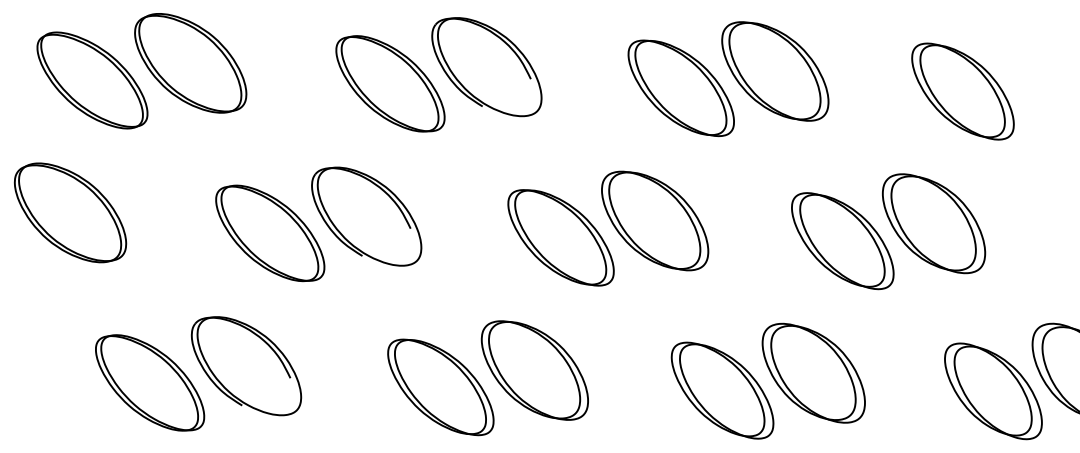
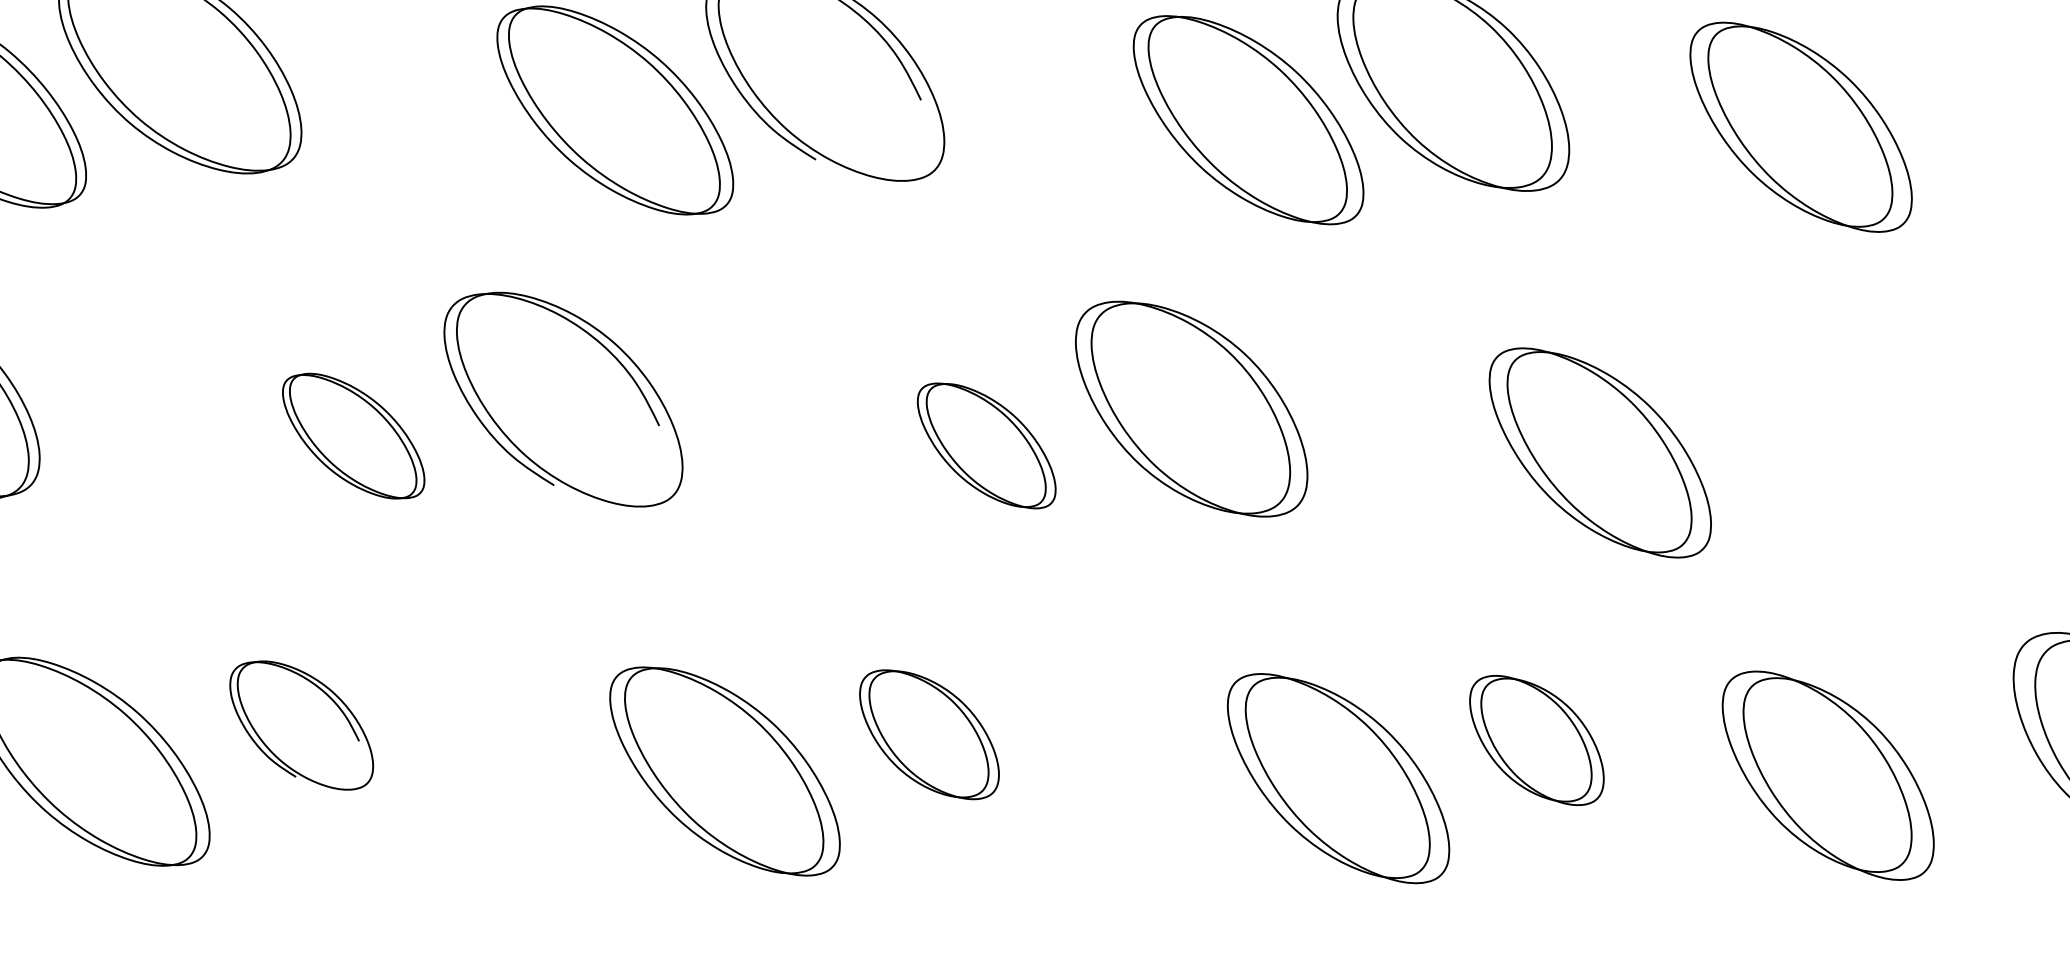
part: (962, 91) -> (1800, 127), moved
part: (934, 223) -> (1800, 414), removed
part: (270, 233) -> (353, 436), size x0.6
part: (560, 237) -> (985, 445), size x0.6
part: (246, 366) -> (301, 725), size x0.6
part: (534, 370) -> (928, 734), size x0.6
part: (813, 372) -> (1536, 739), size x0.6
part: (993, 391) -> (1828, 776), moved

